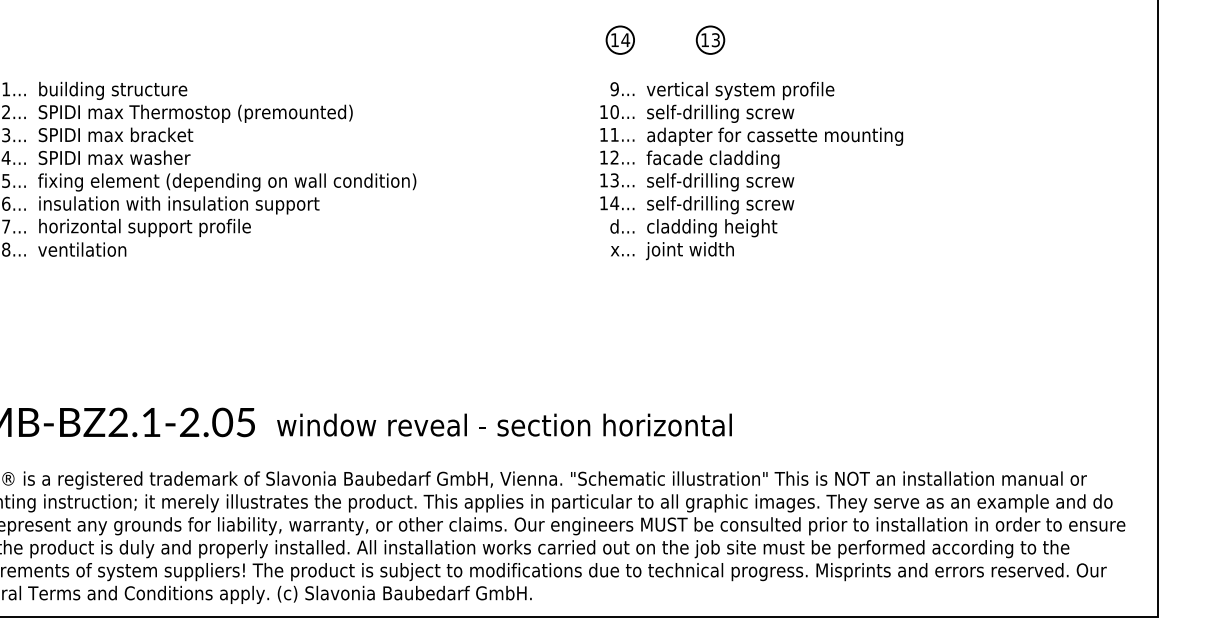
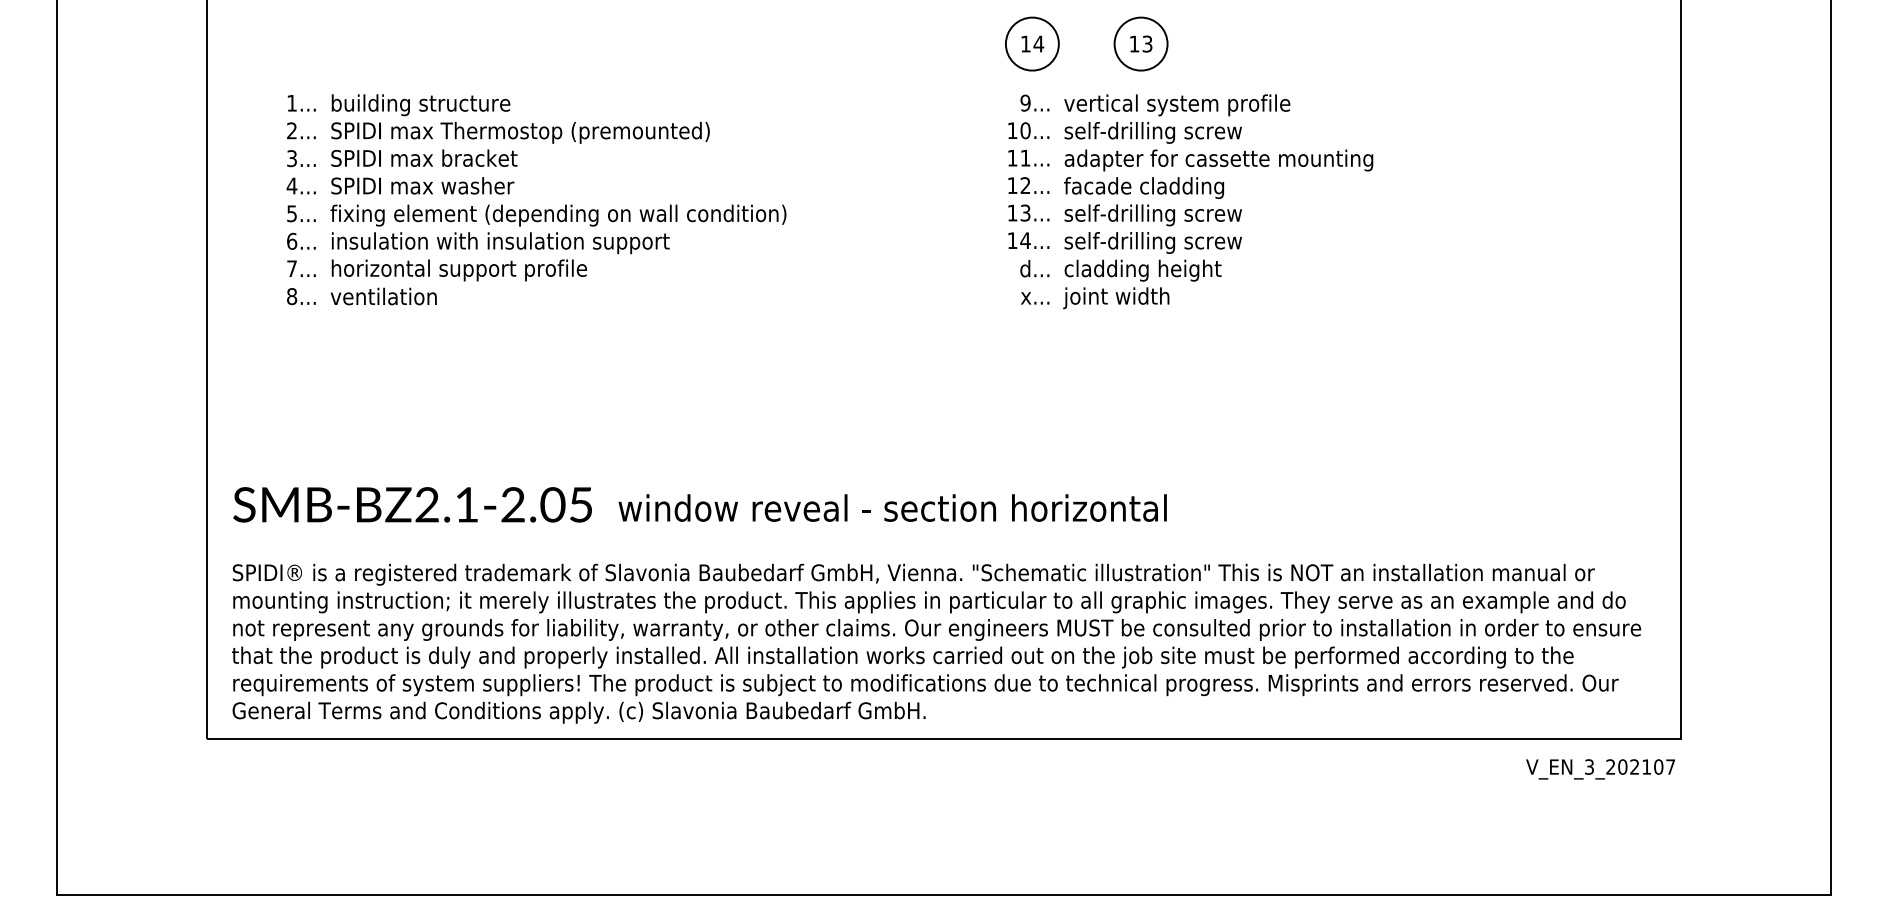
circle: (619, 39) -> (1031, 43), size x1.6
circle: (710, 39) -> (1140, 43), size x1.6

